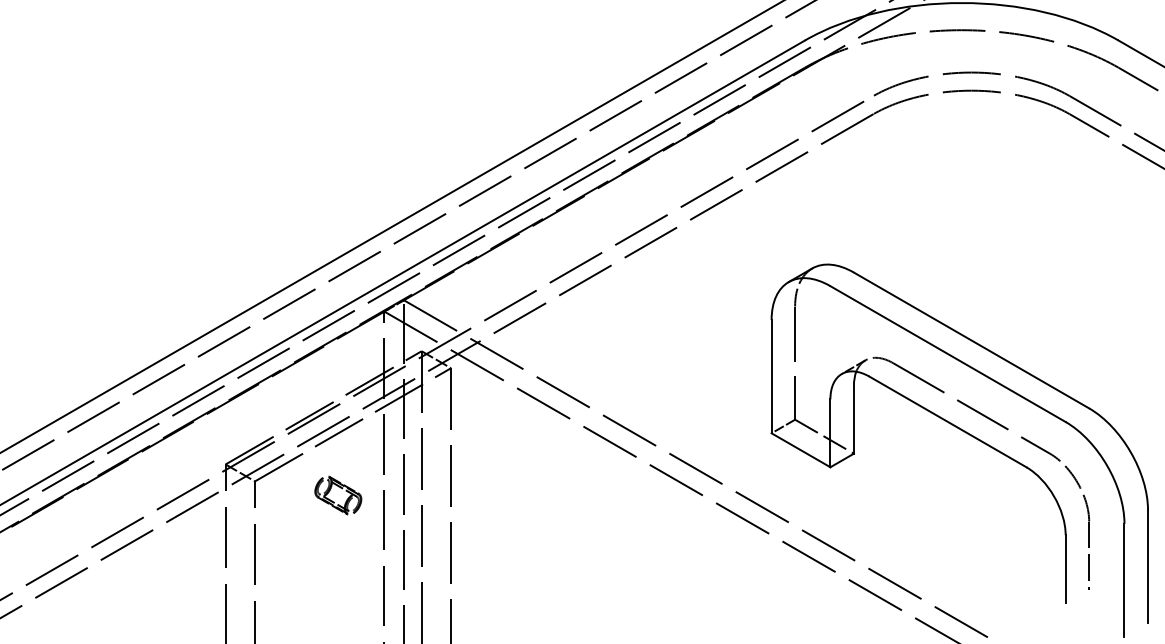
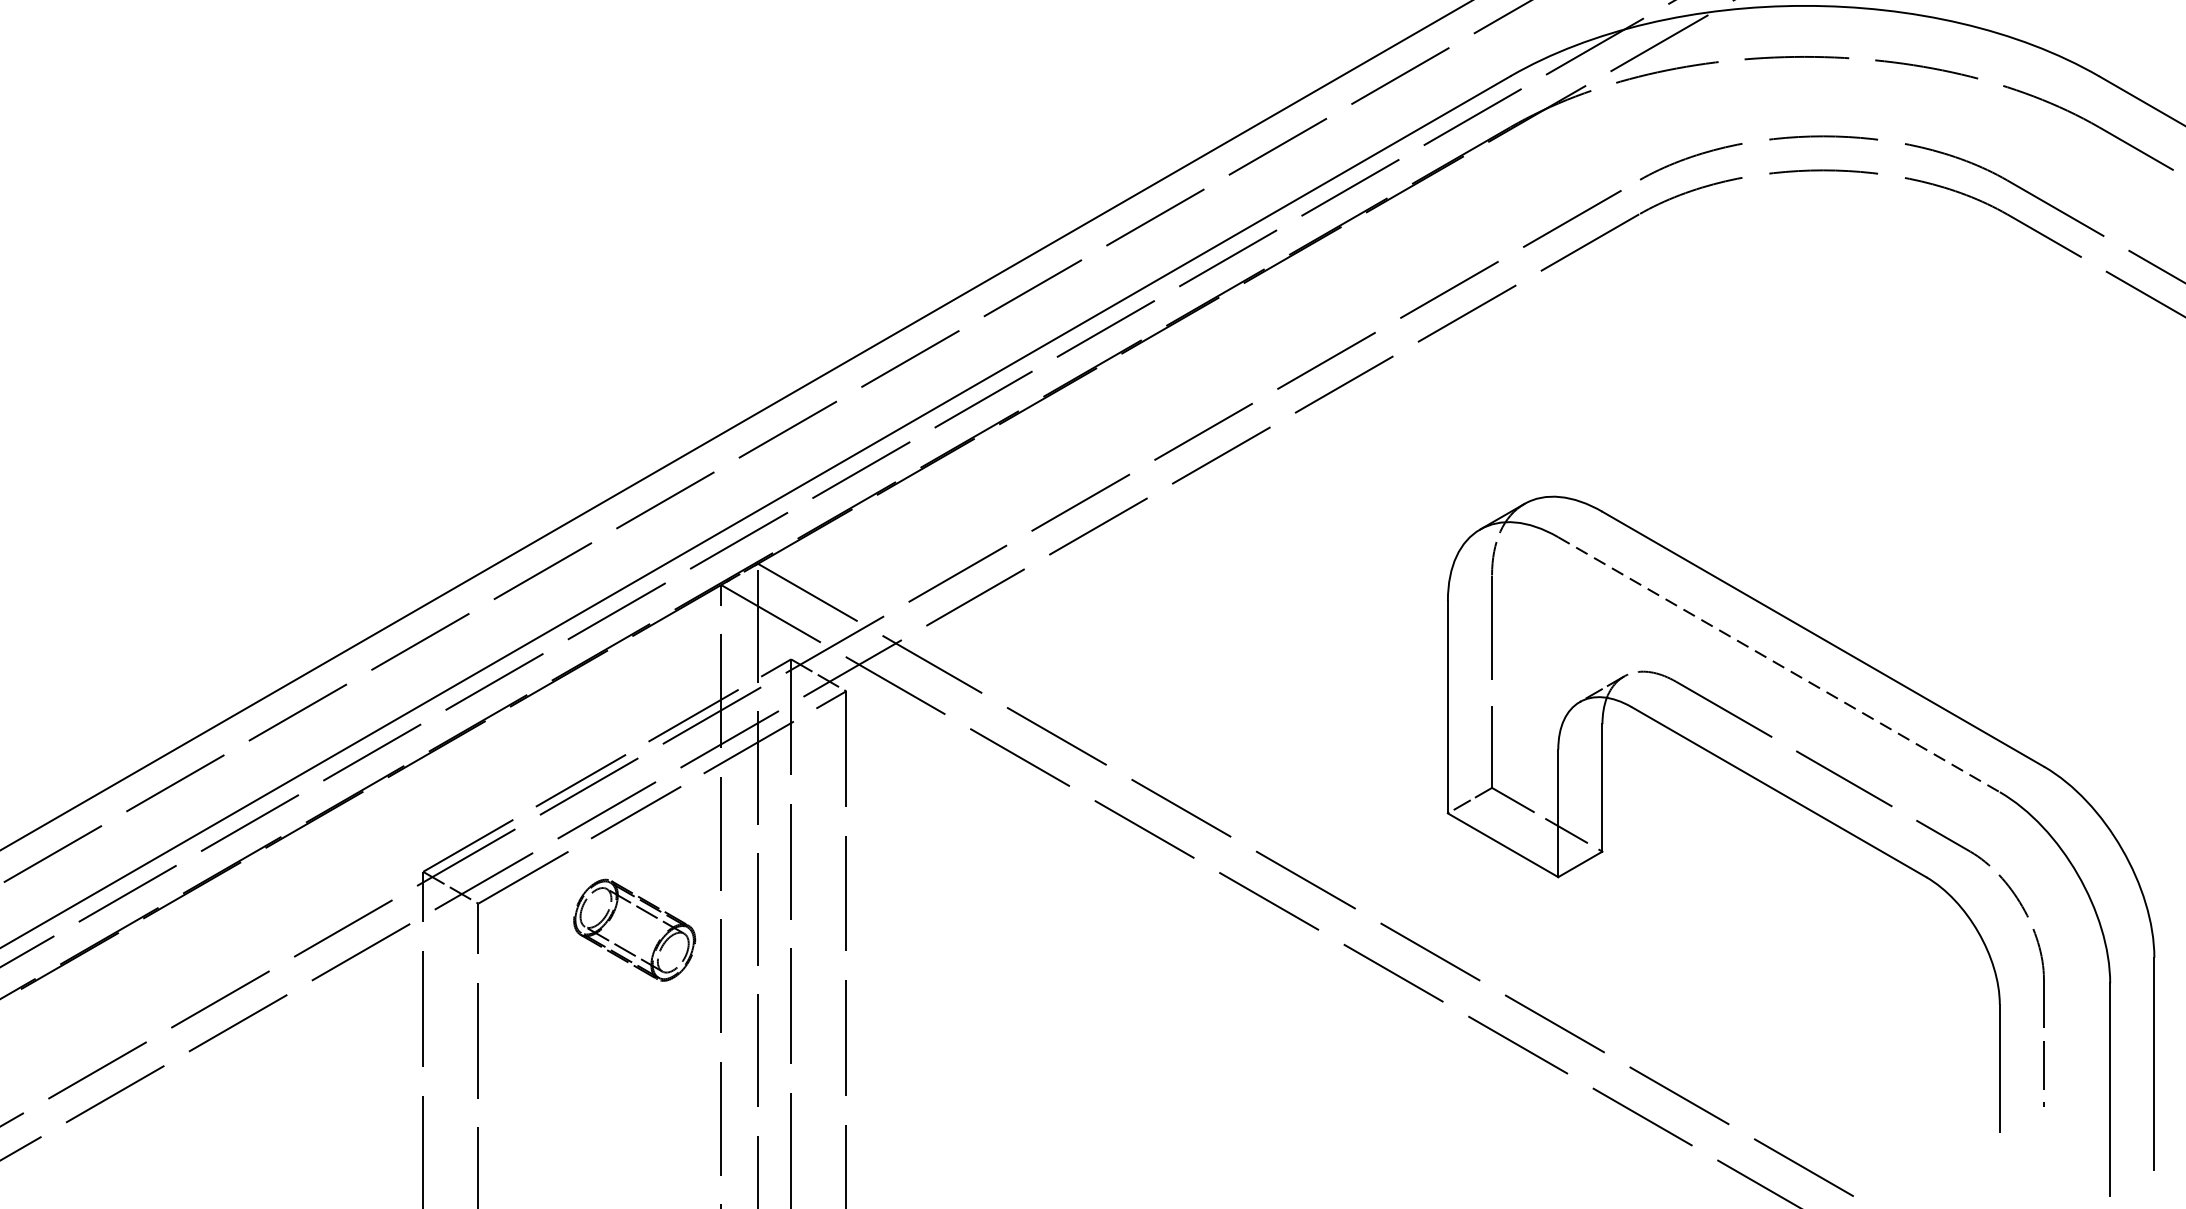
line: (948, 354) -> (1779, 665), solid -> dashed
part: (338, 495) -> (635, 930), size x1.4

